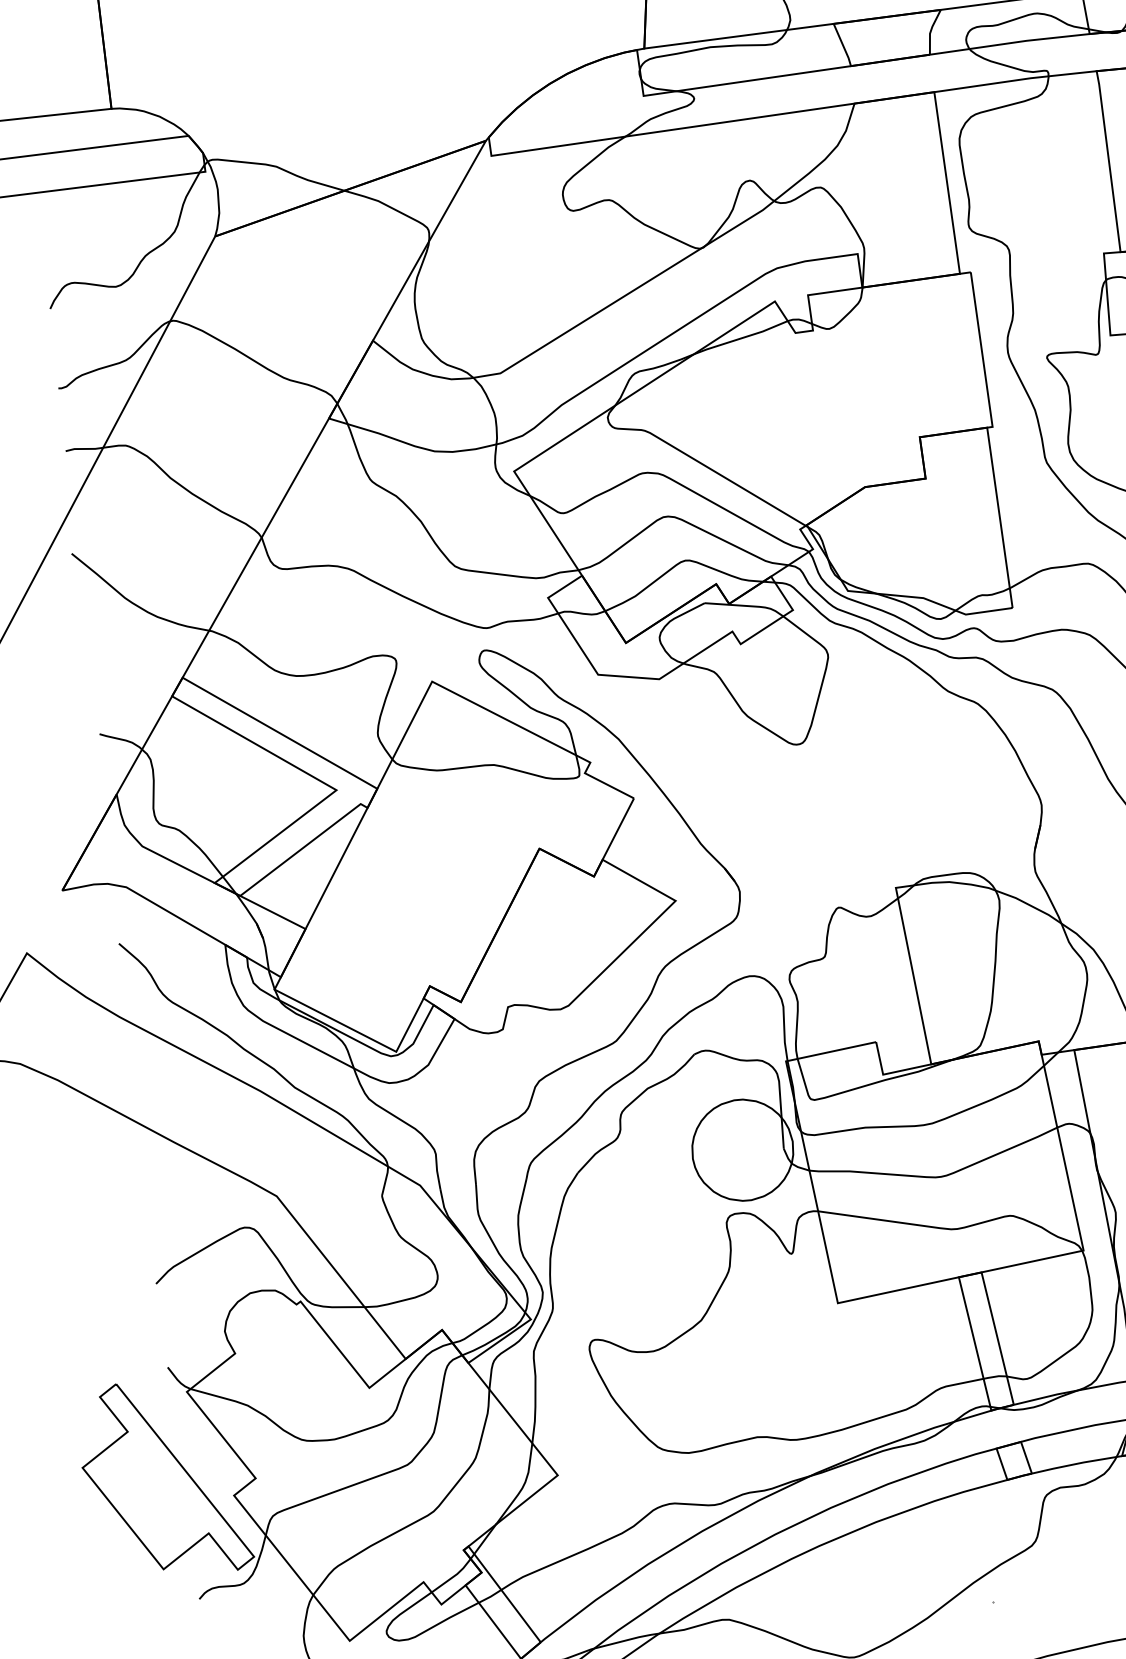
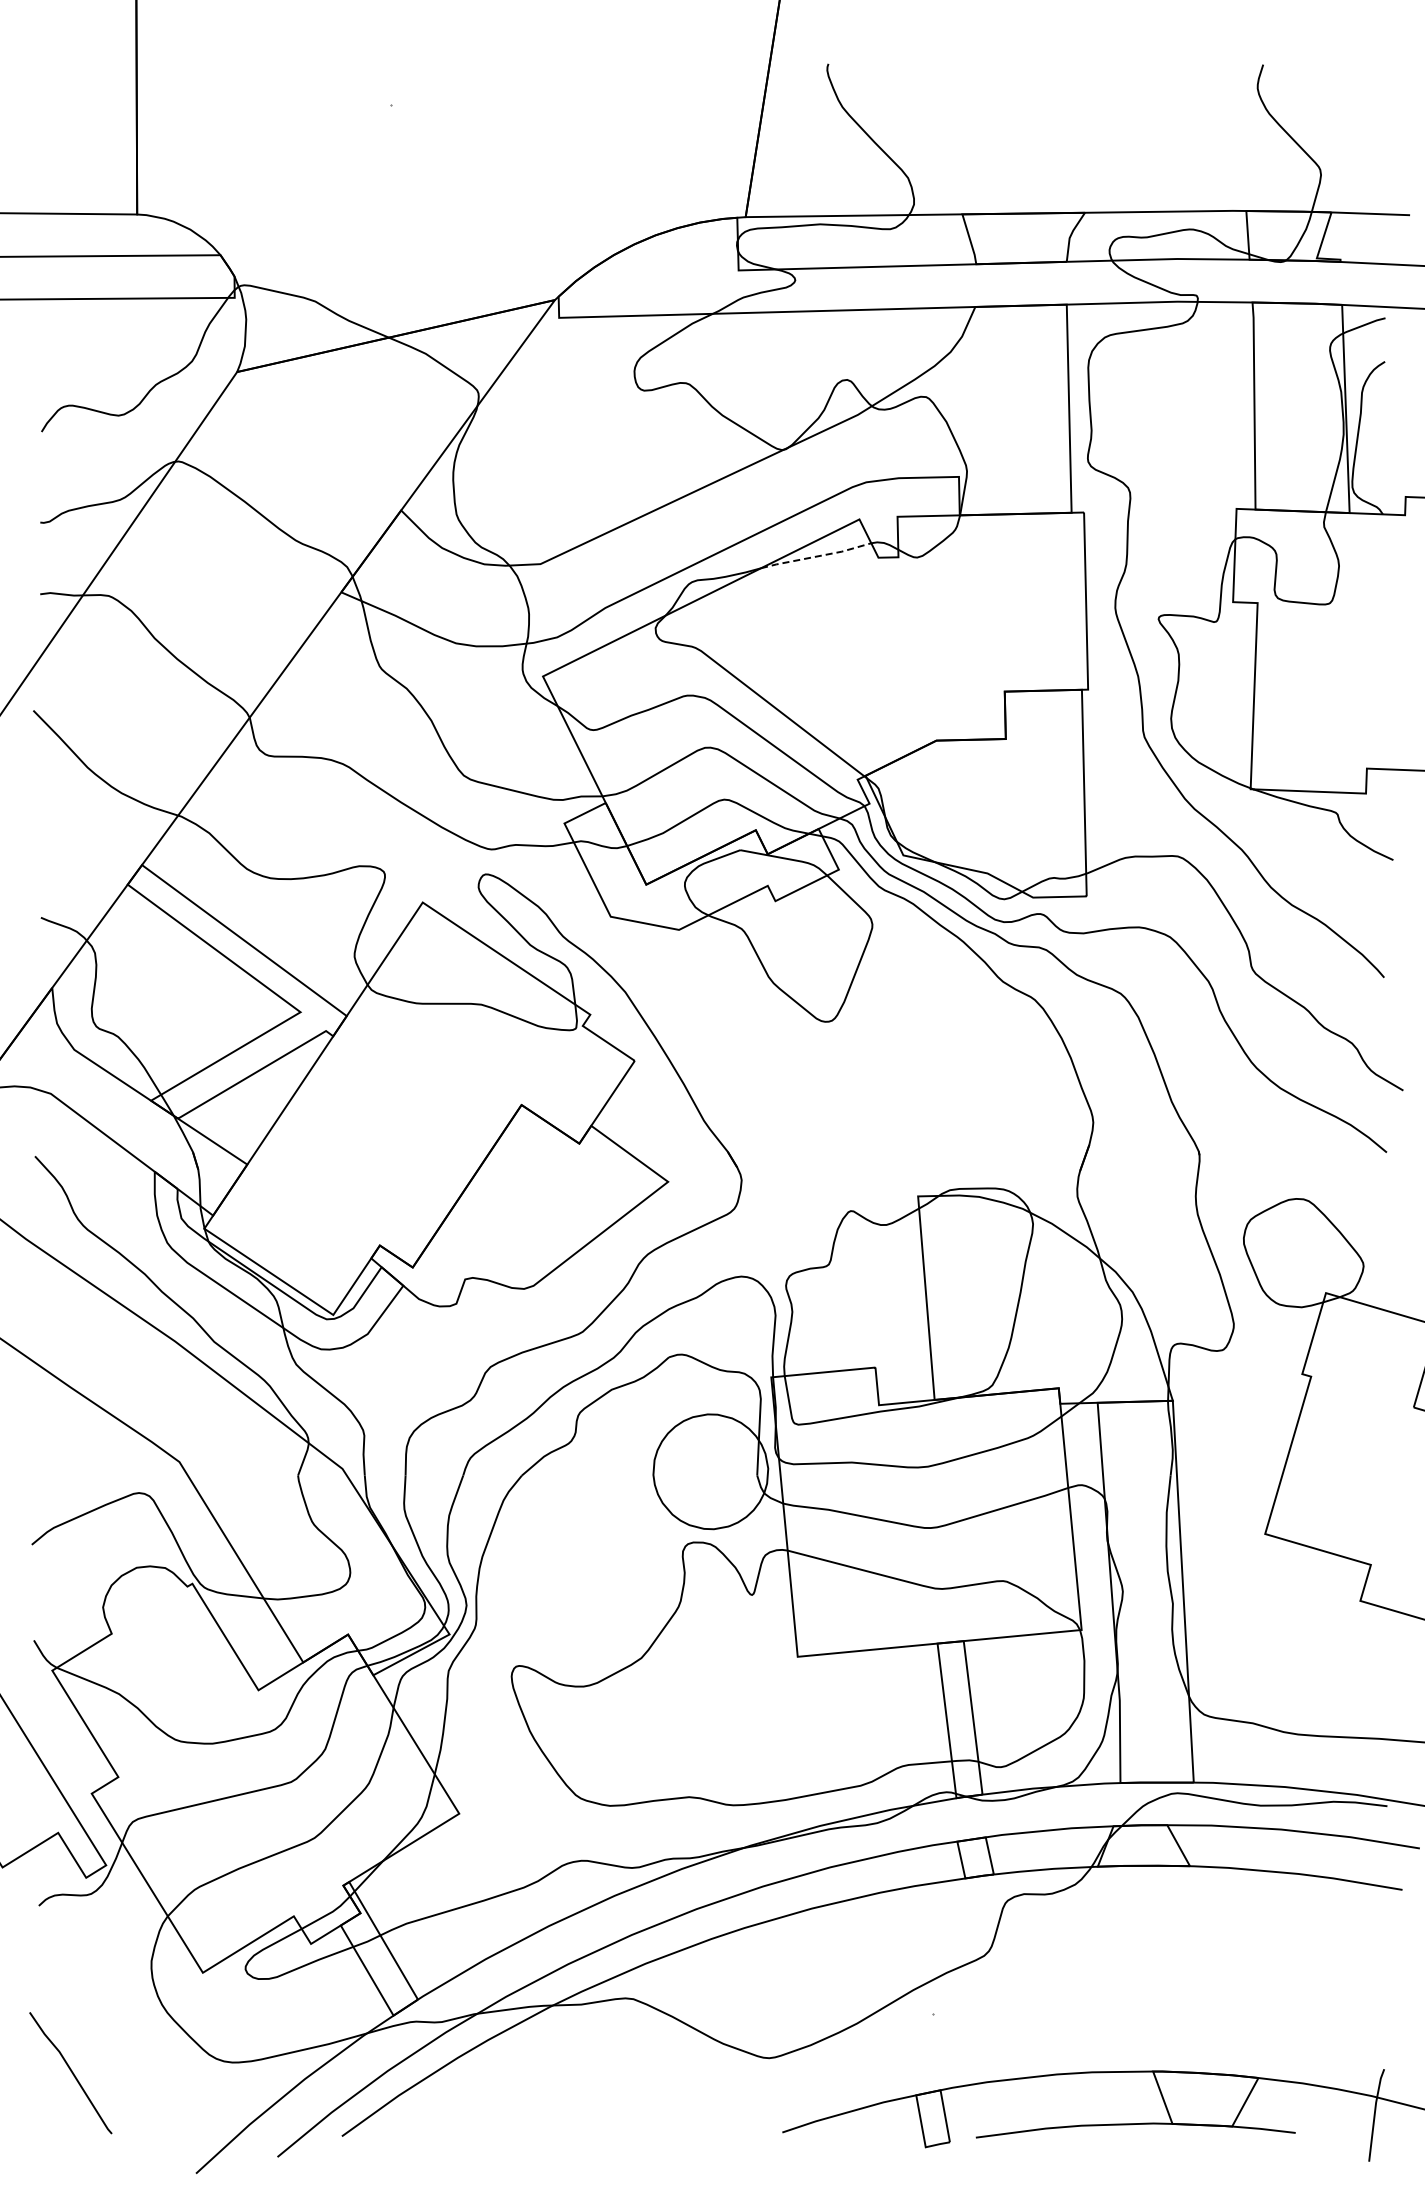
line: (741, 338) -> (816, 556), solid -> dashed

